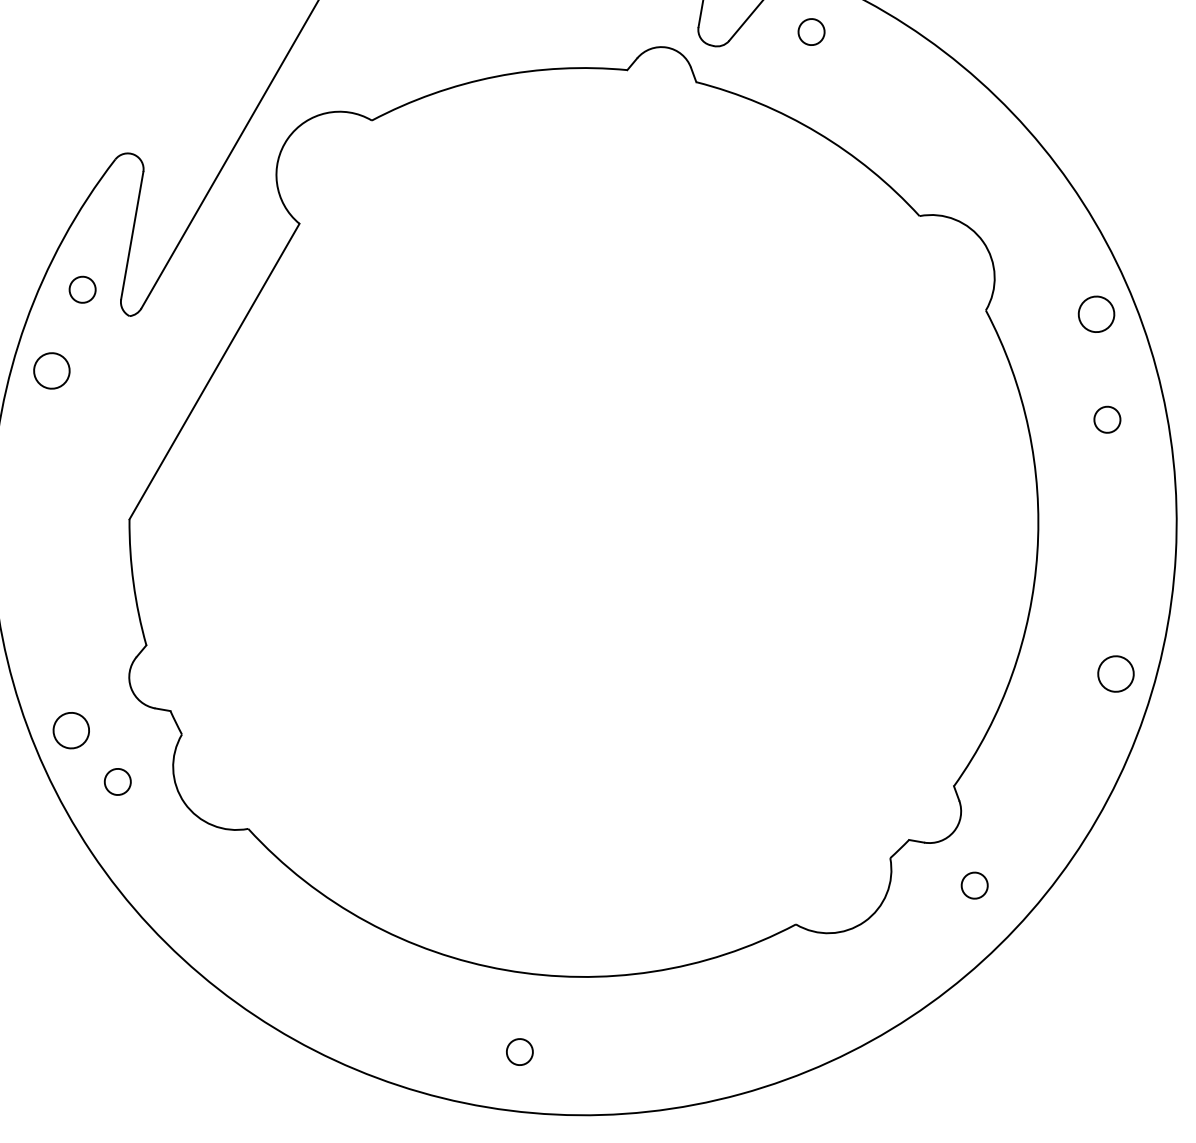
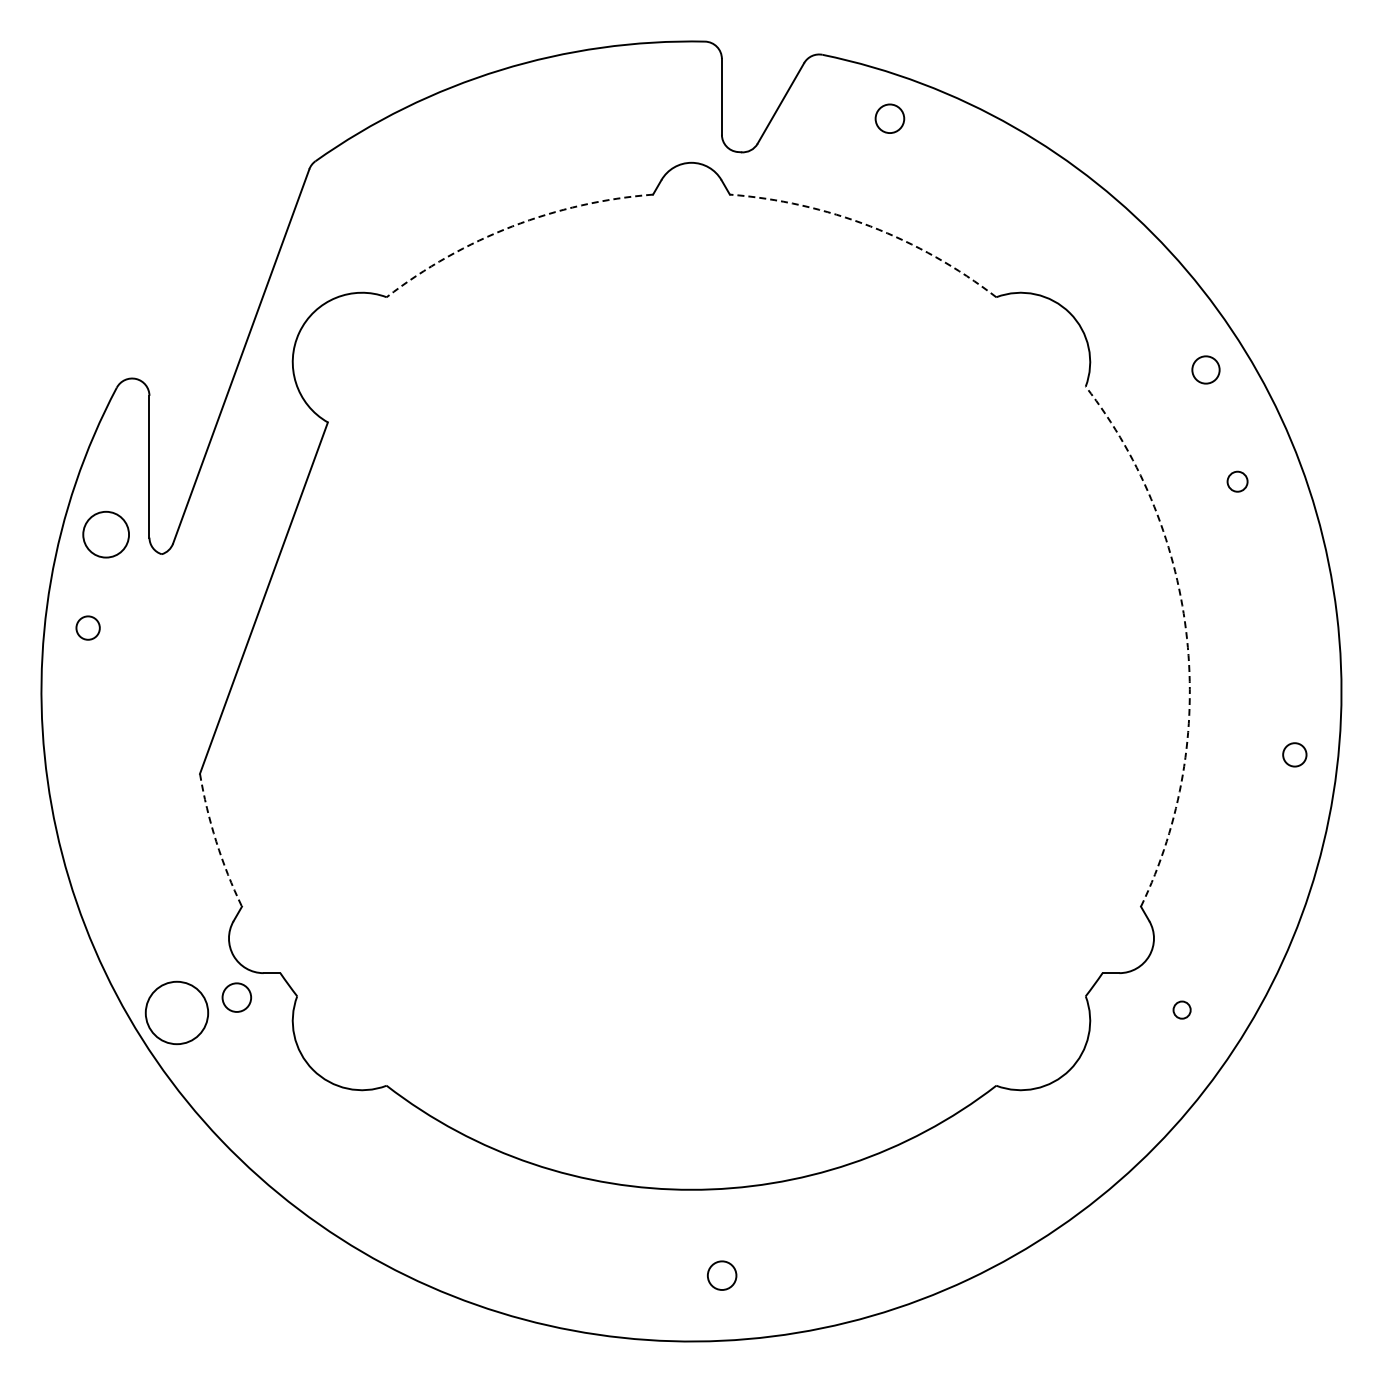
circle: (811, 31) -> (889, 118), moved
arc: (496, 76) -> (512, 226), solid -> dashed
arc: (817, 132) -> (870, 226), solid -> dashed
circle: (82, 289) -> (105, 534), size x1.6
circle: (1096, 313) -> (1205, 369), size x0.7
circle: (51, 370) -> (87, 627), size x0.6
circle: (1107, 419) -> (1237, 481), size x0.7
arc: (1037, 552) -> (1187, 638), solid -> dashed
arc: (133, 582) -> (216, 841), solid -> dashed
circle: (1115, 673) -> (1294, 754), size x0.6
circle: (70, 730) -> (176, 1012), size x1.6
circle: (117, 781) -> (236, 997), moved
circle: (974, 884) -> (1181, 1009), size x0.6

